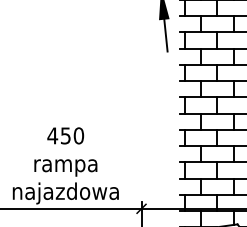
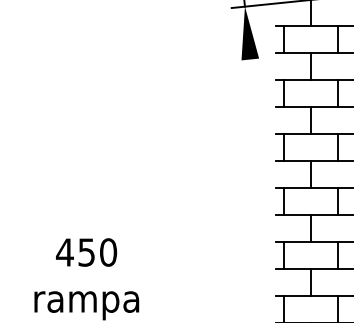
line: (165, 35) -> (252, 85), removed

